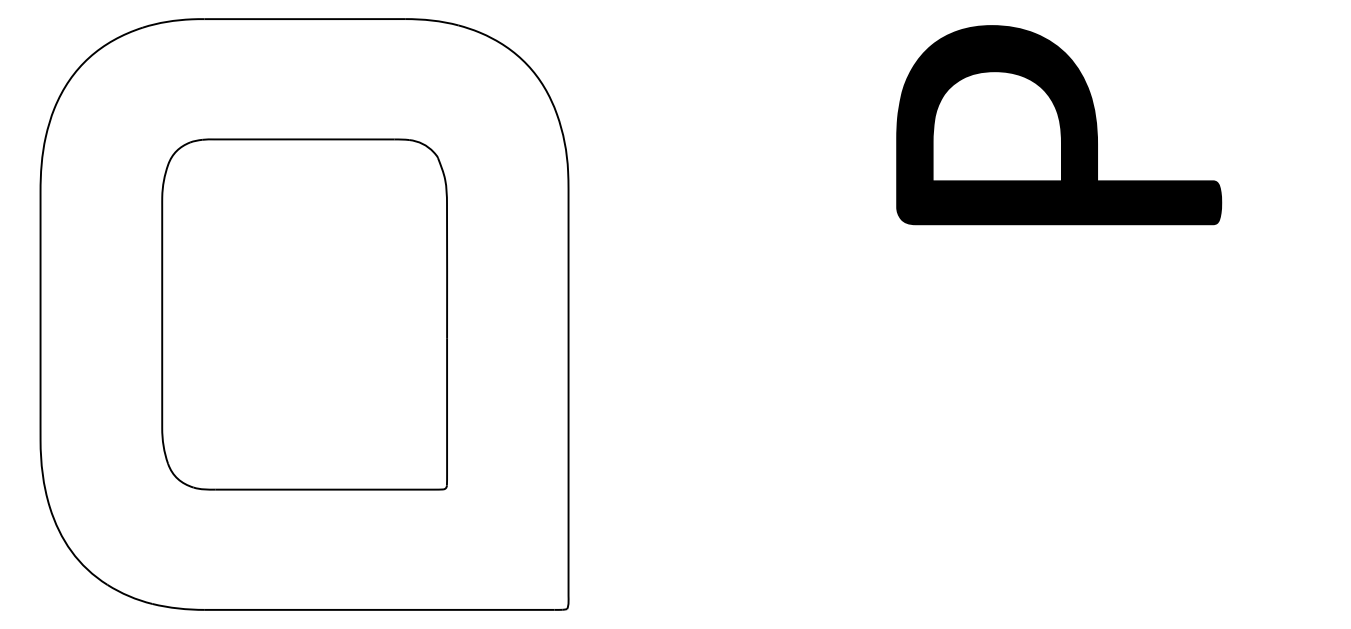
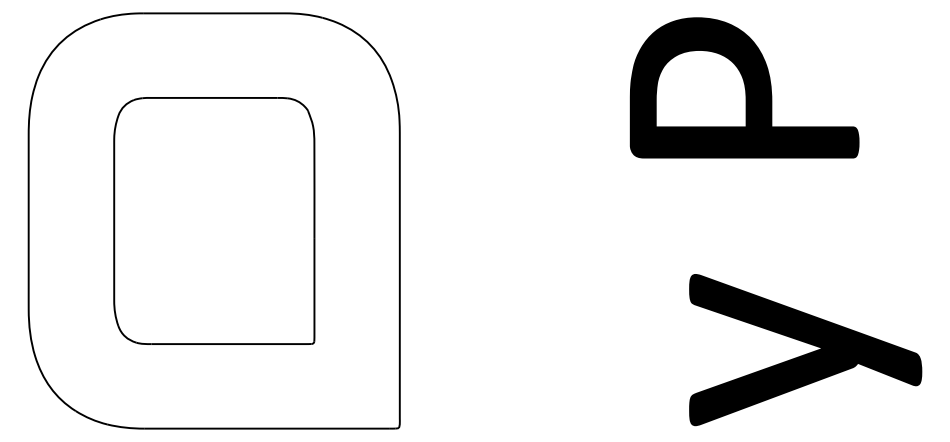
part: (1146, 503) -> (806, 353), added

